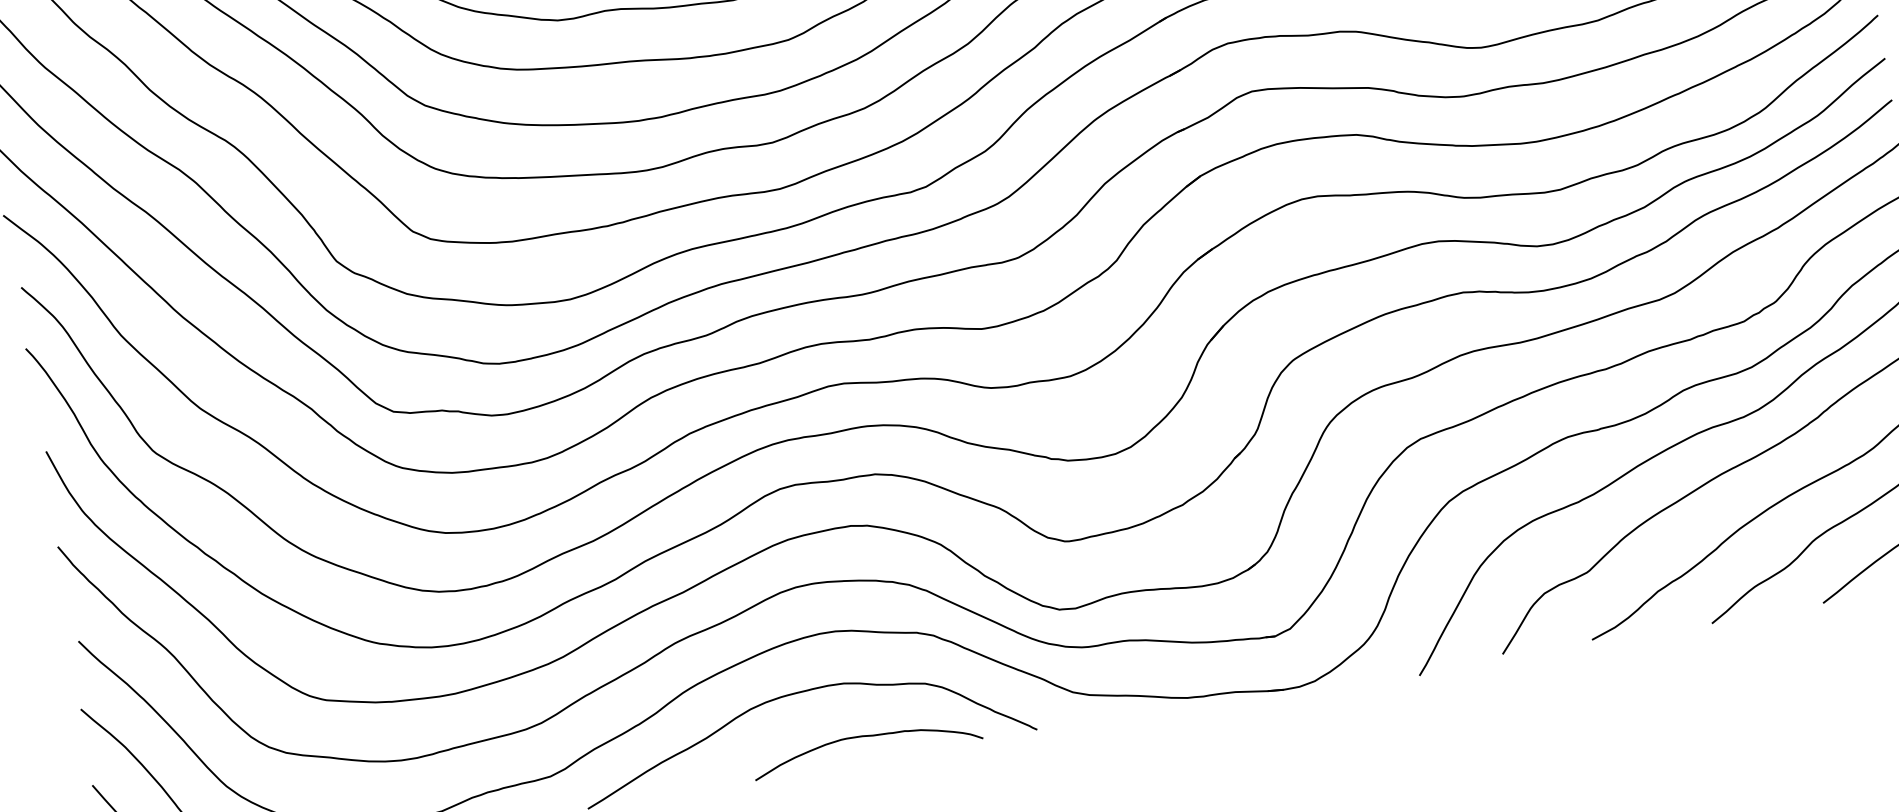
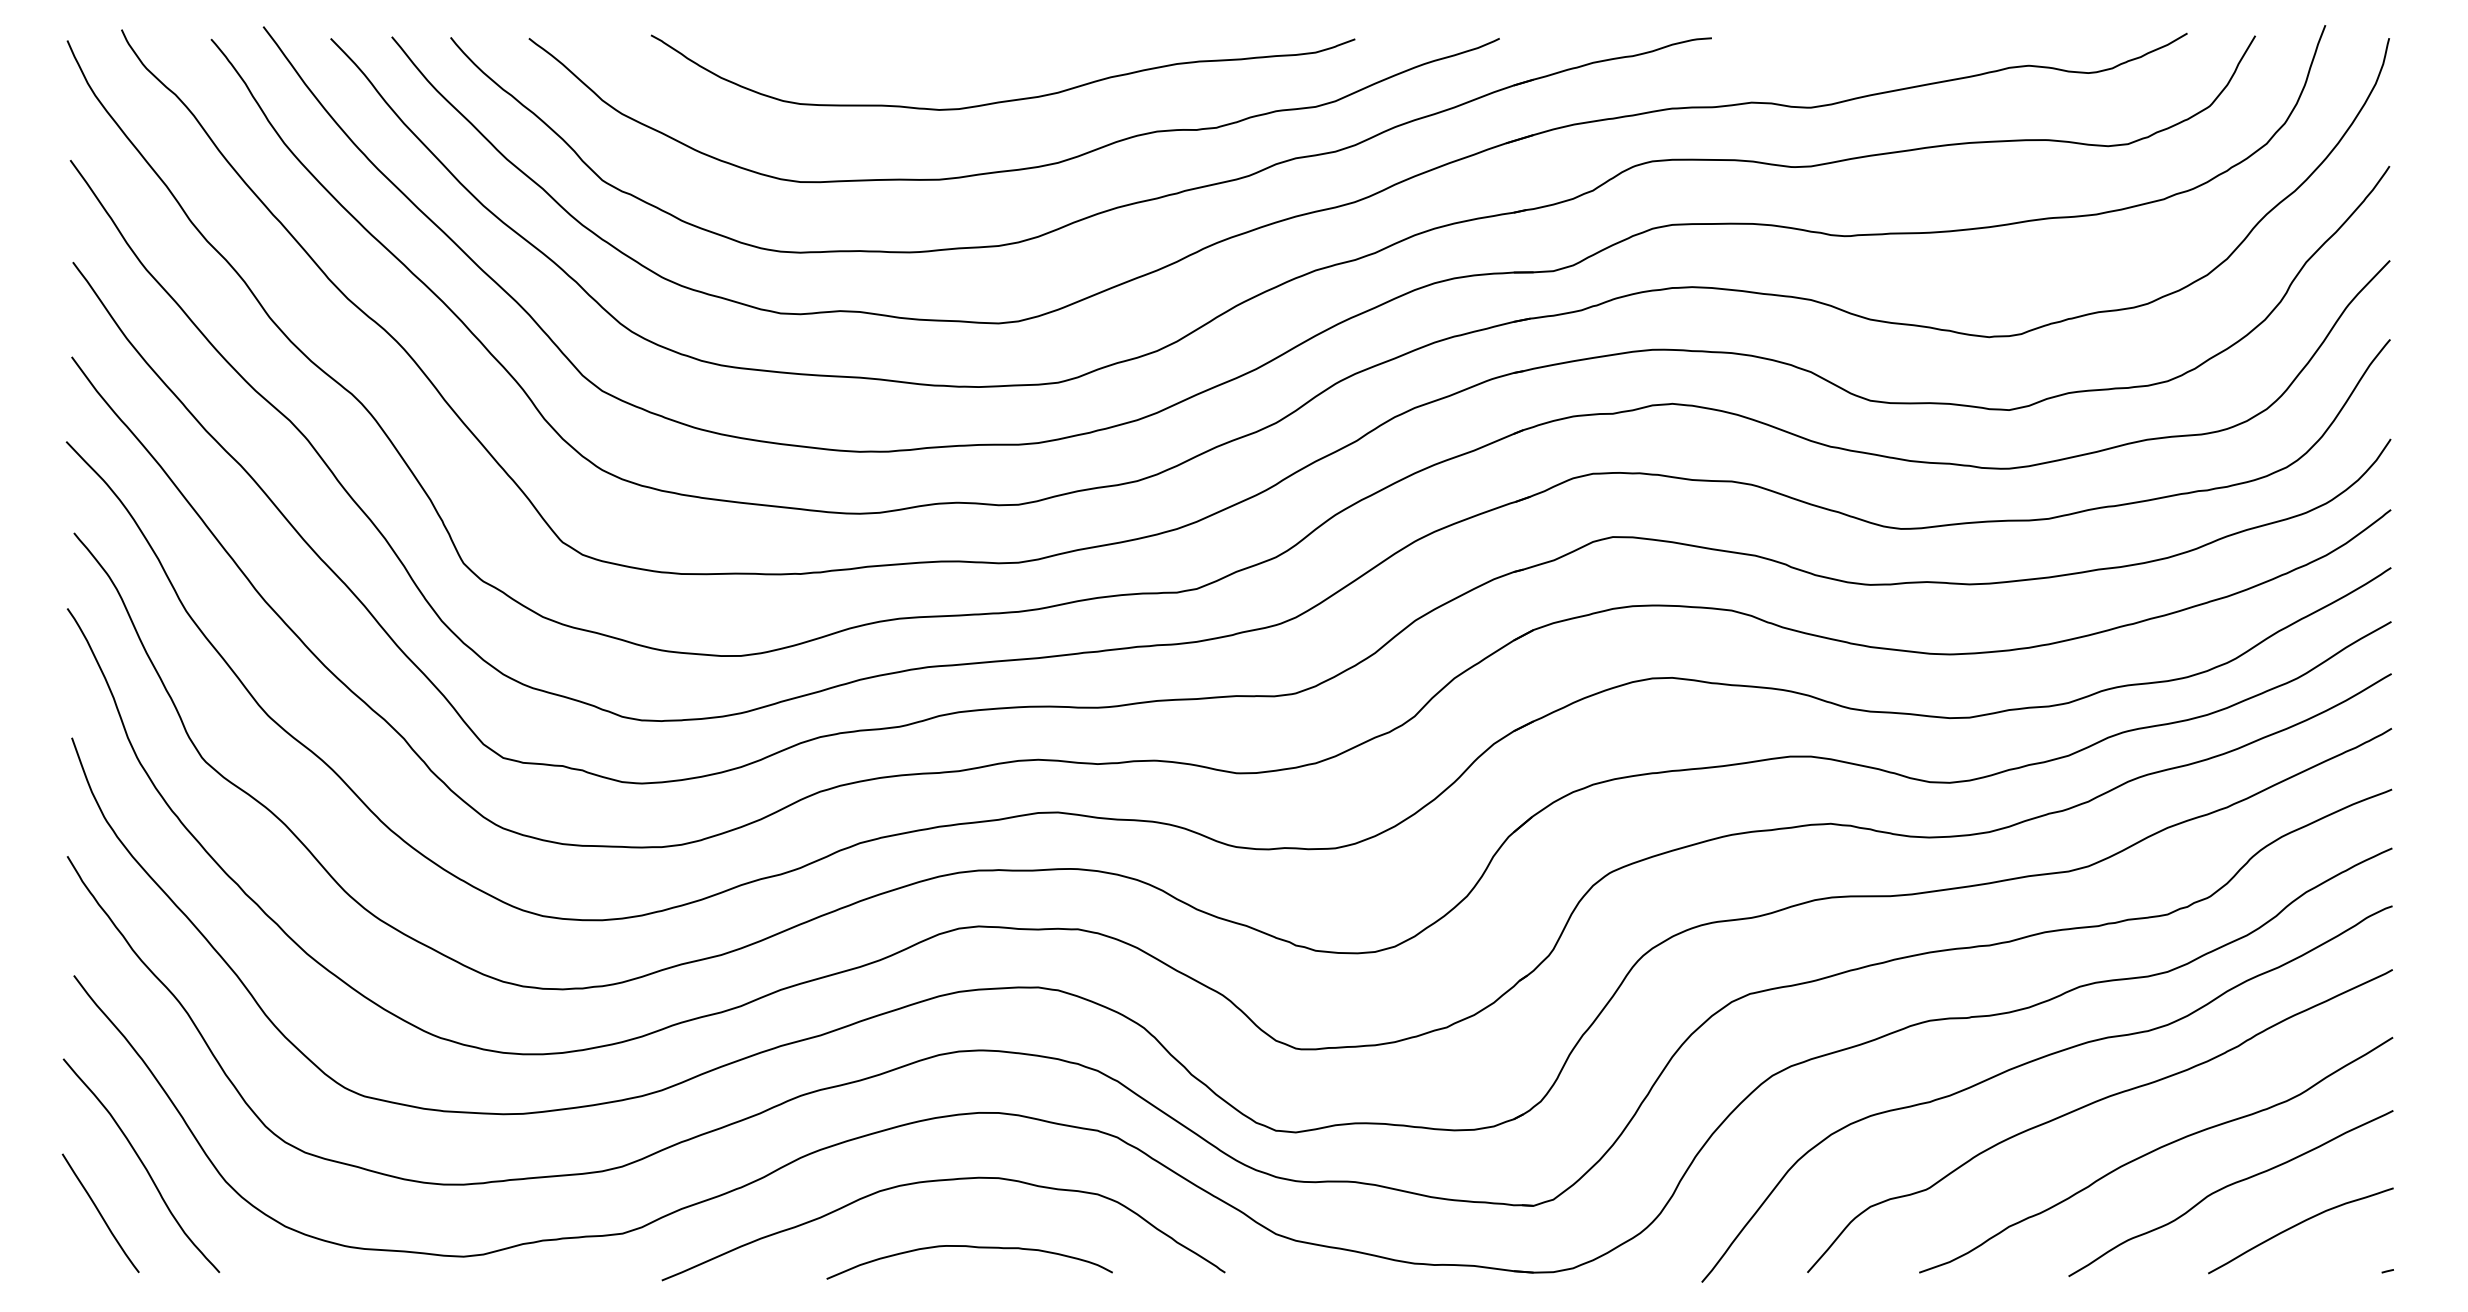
curve: (865, 736) -> (969, 1247), moved

